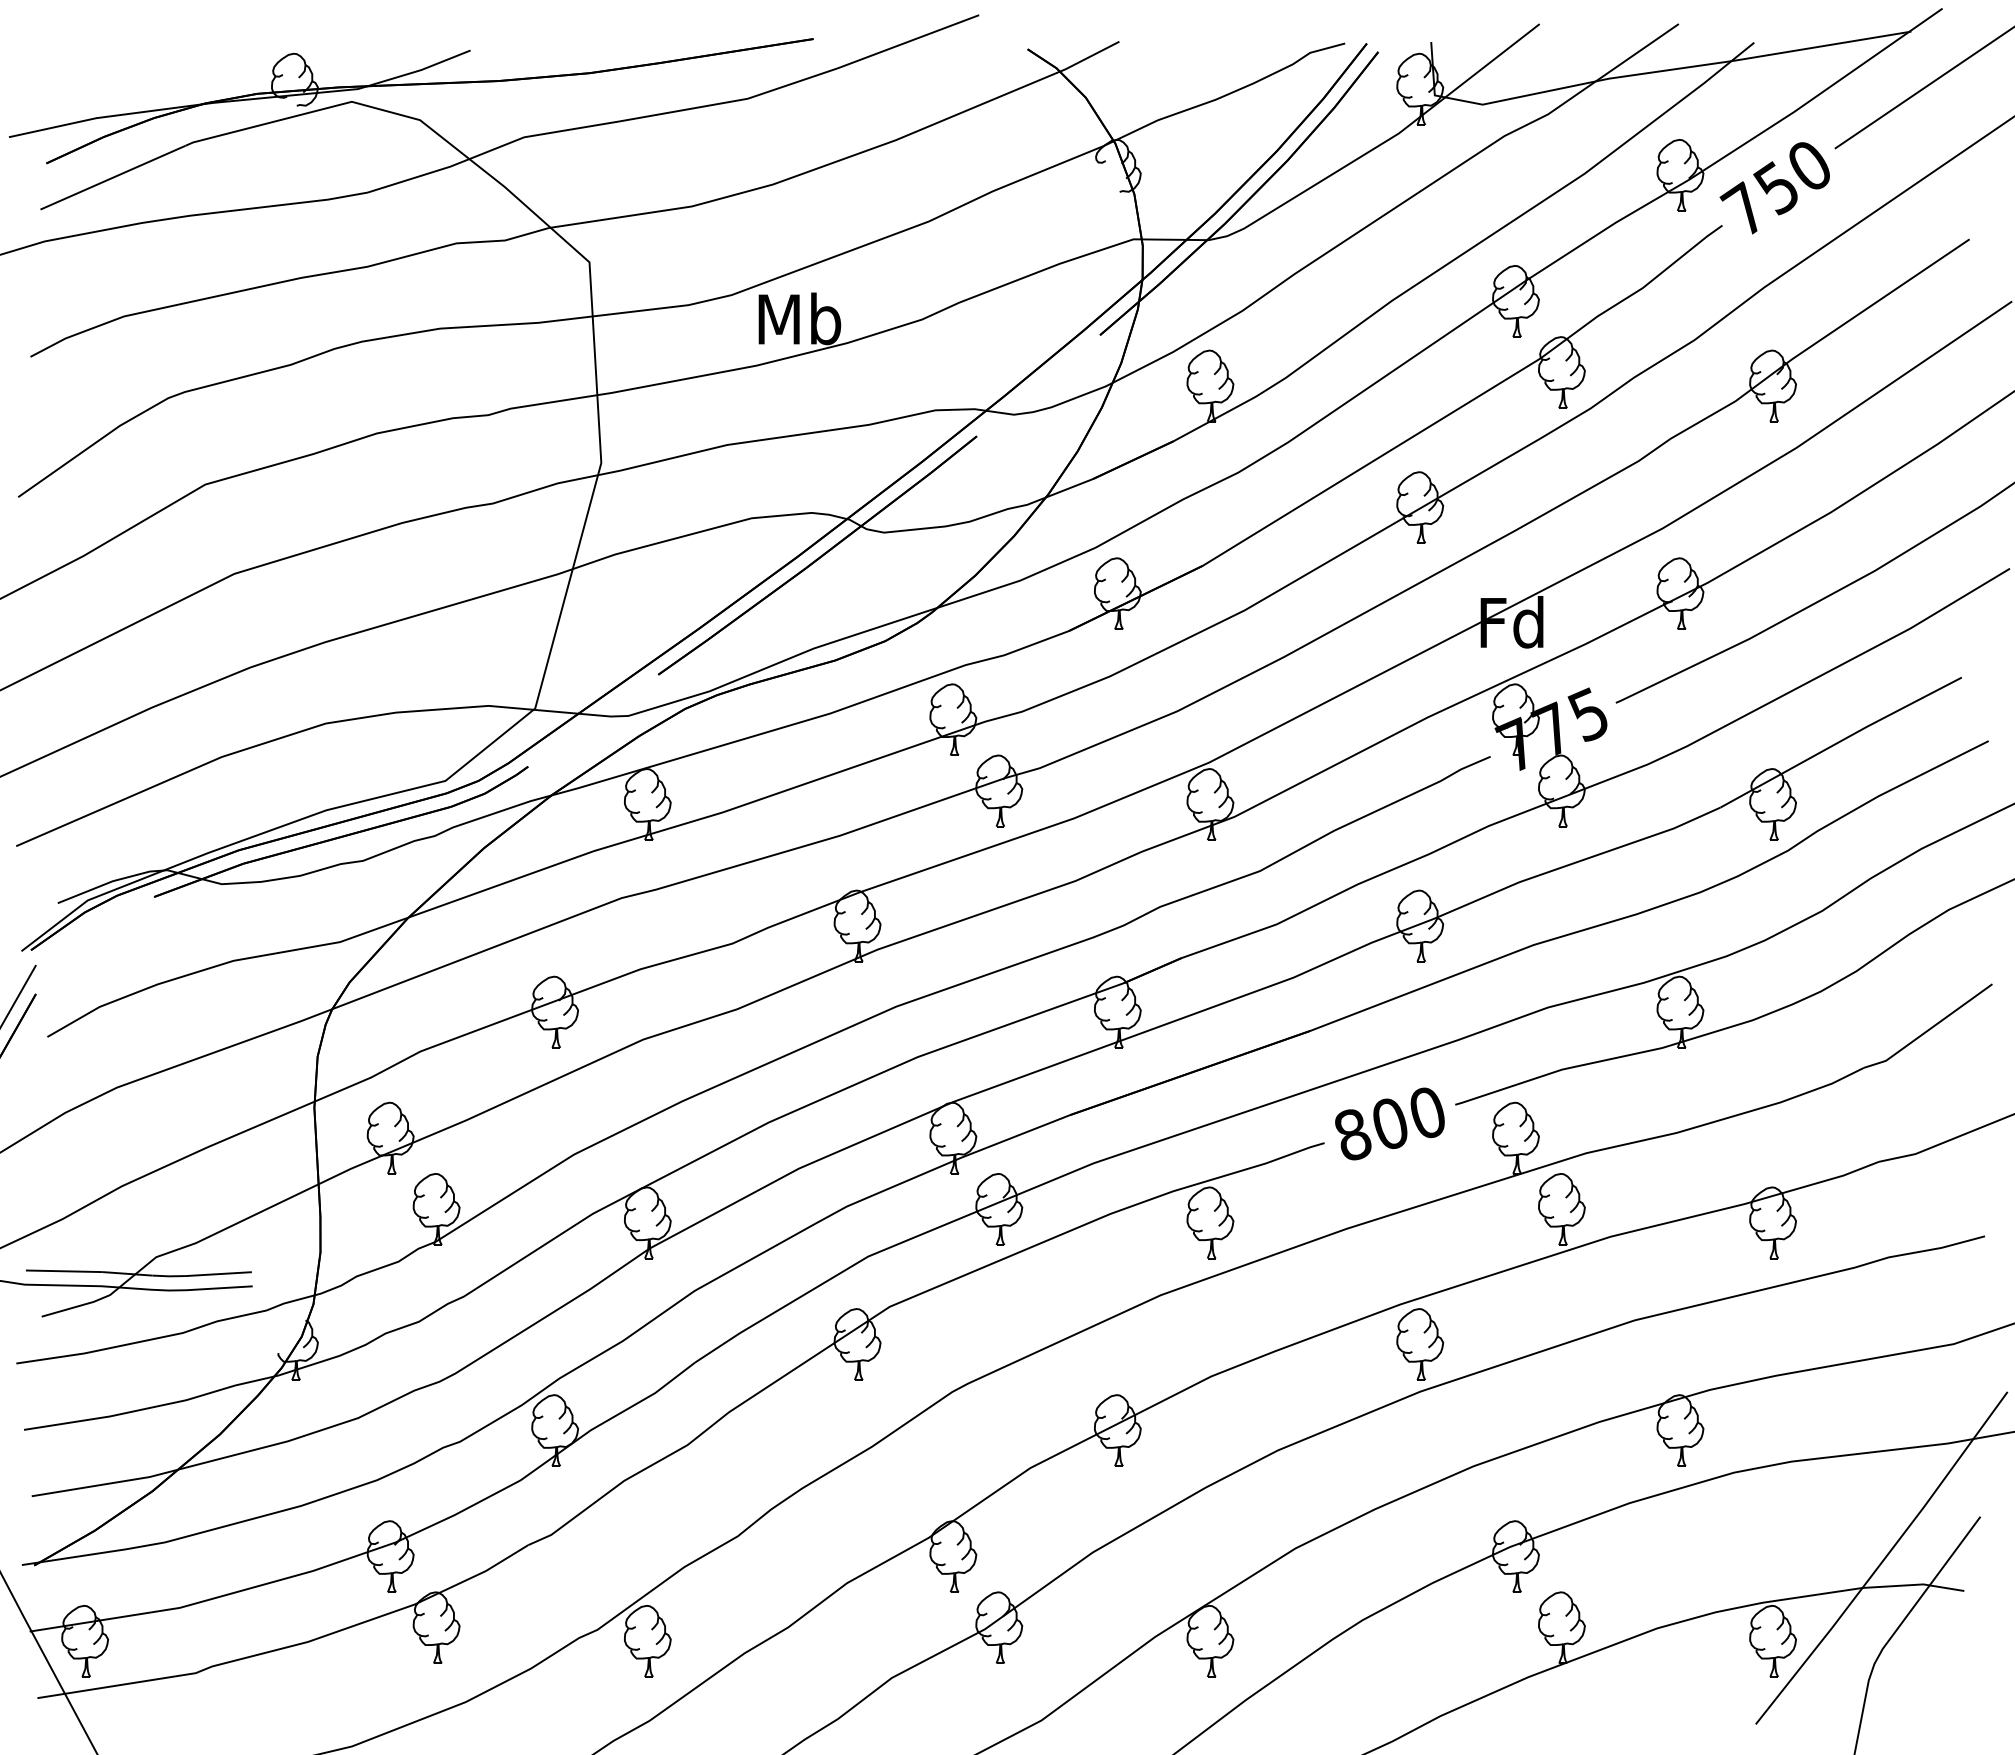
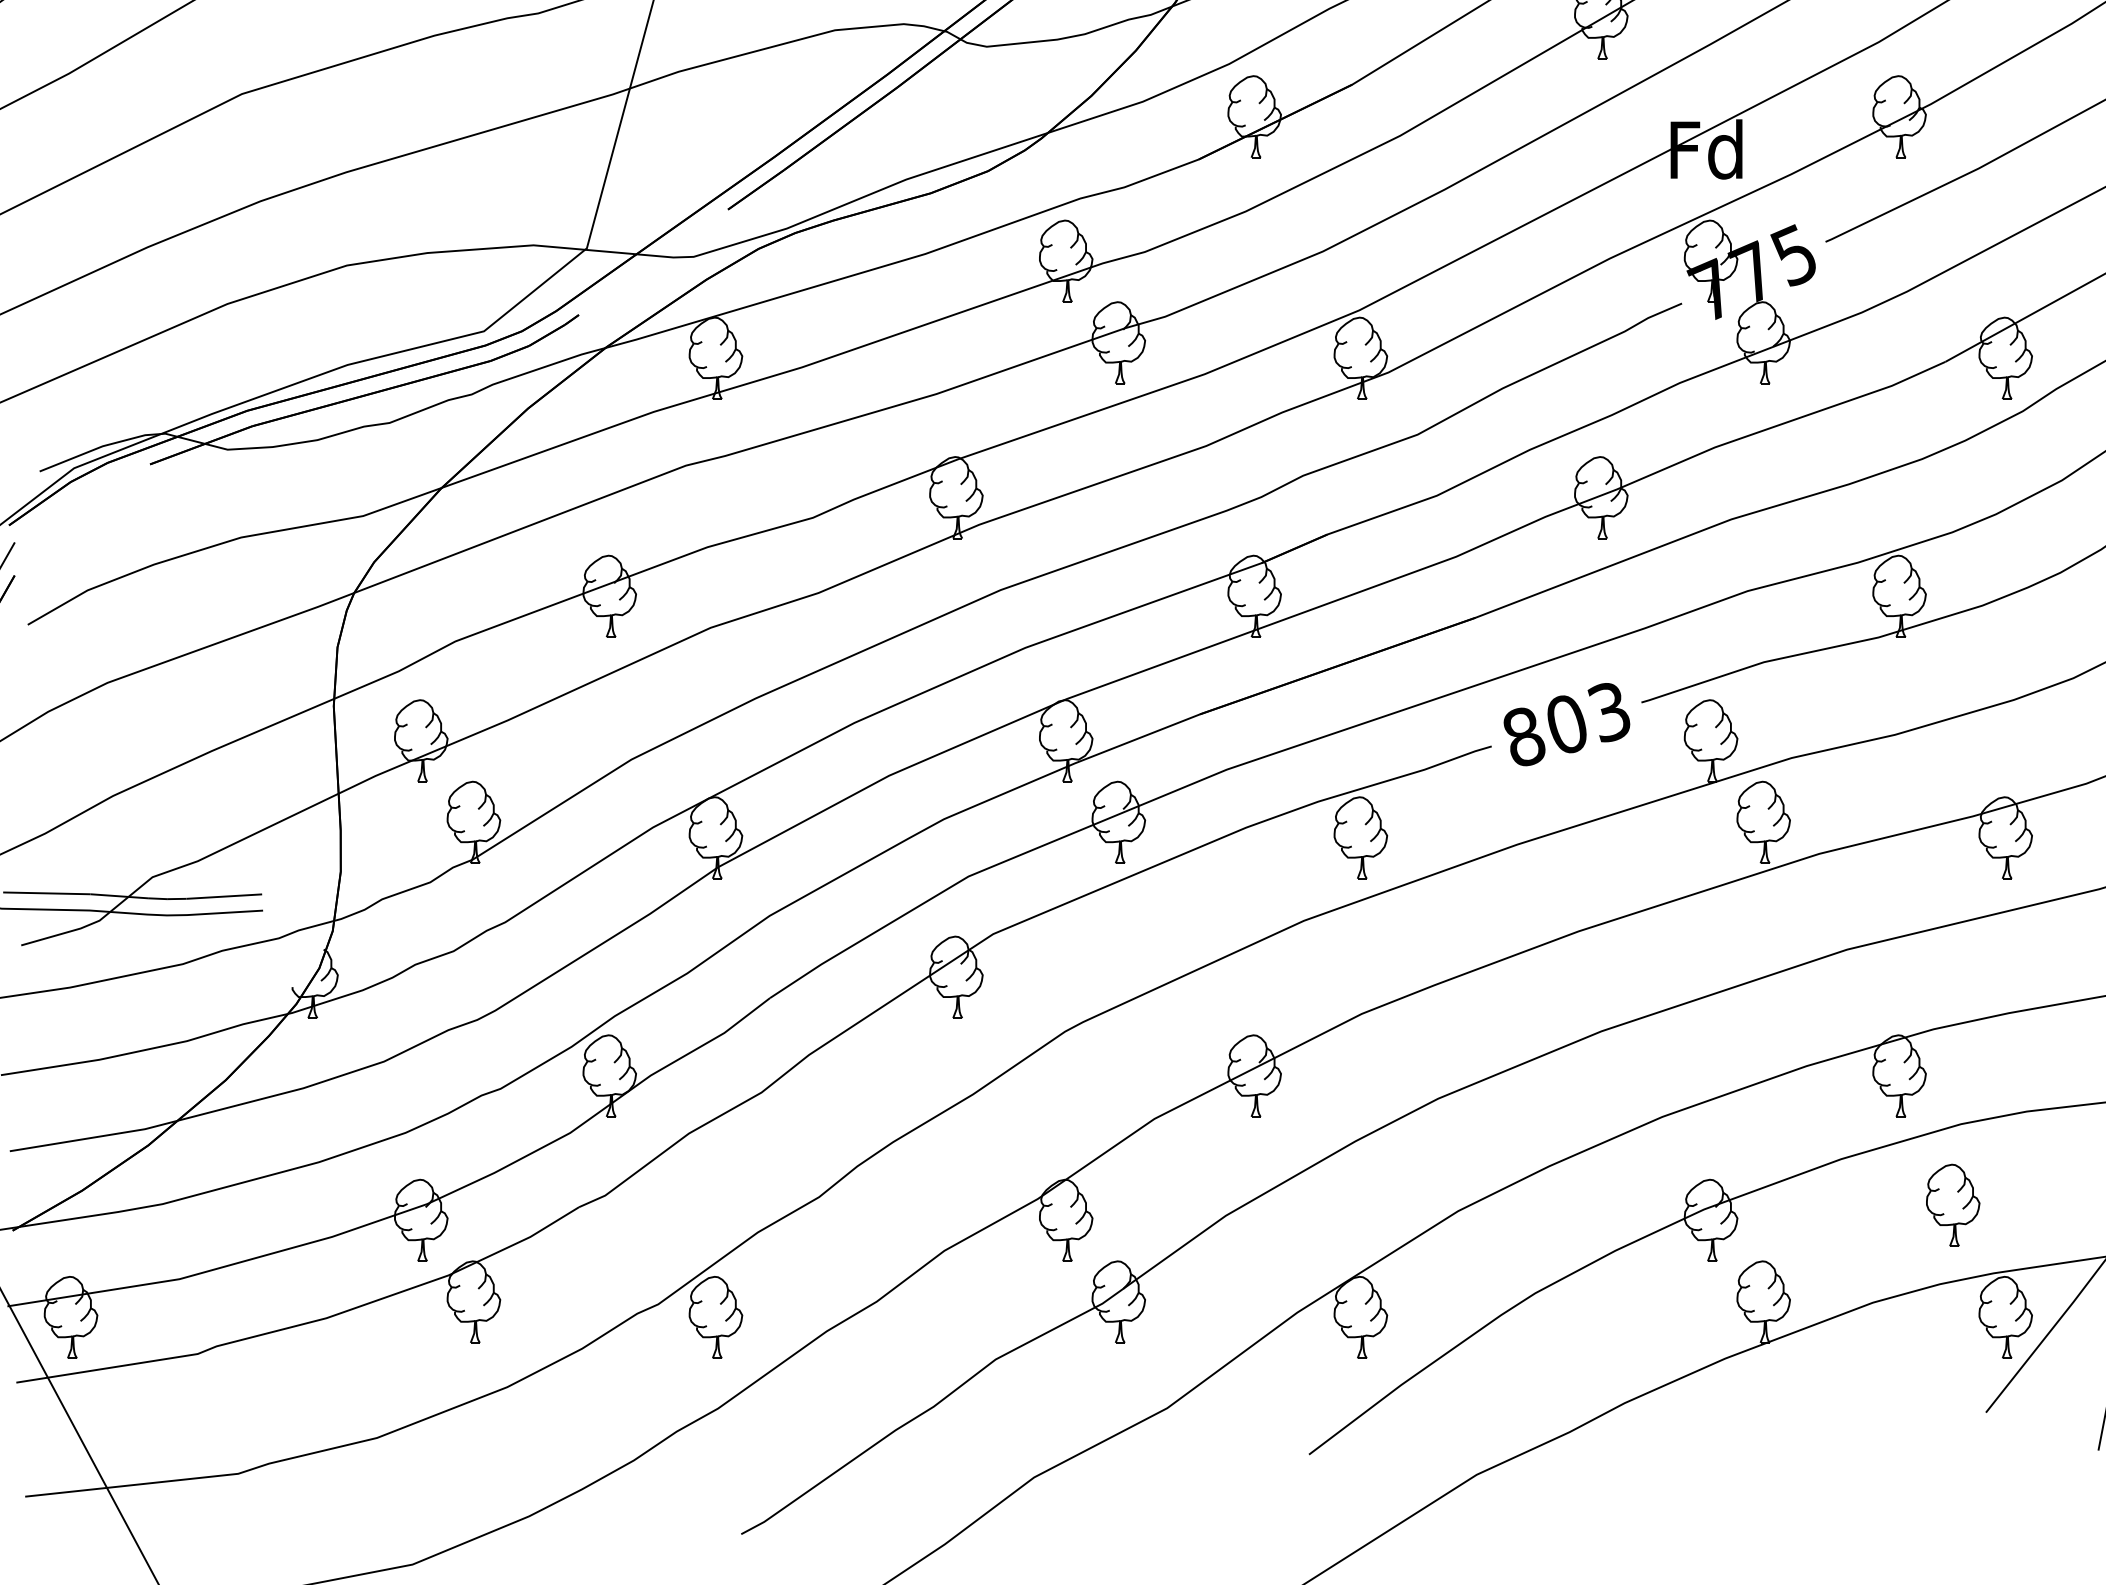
text: (1426, 1113) -> (1608, 712), 800 -> 803
part: (1420, 1344) -> (1953, 1205), moved

